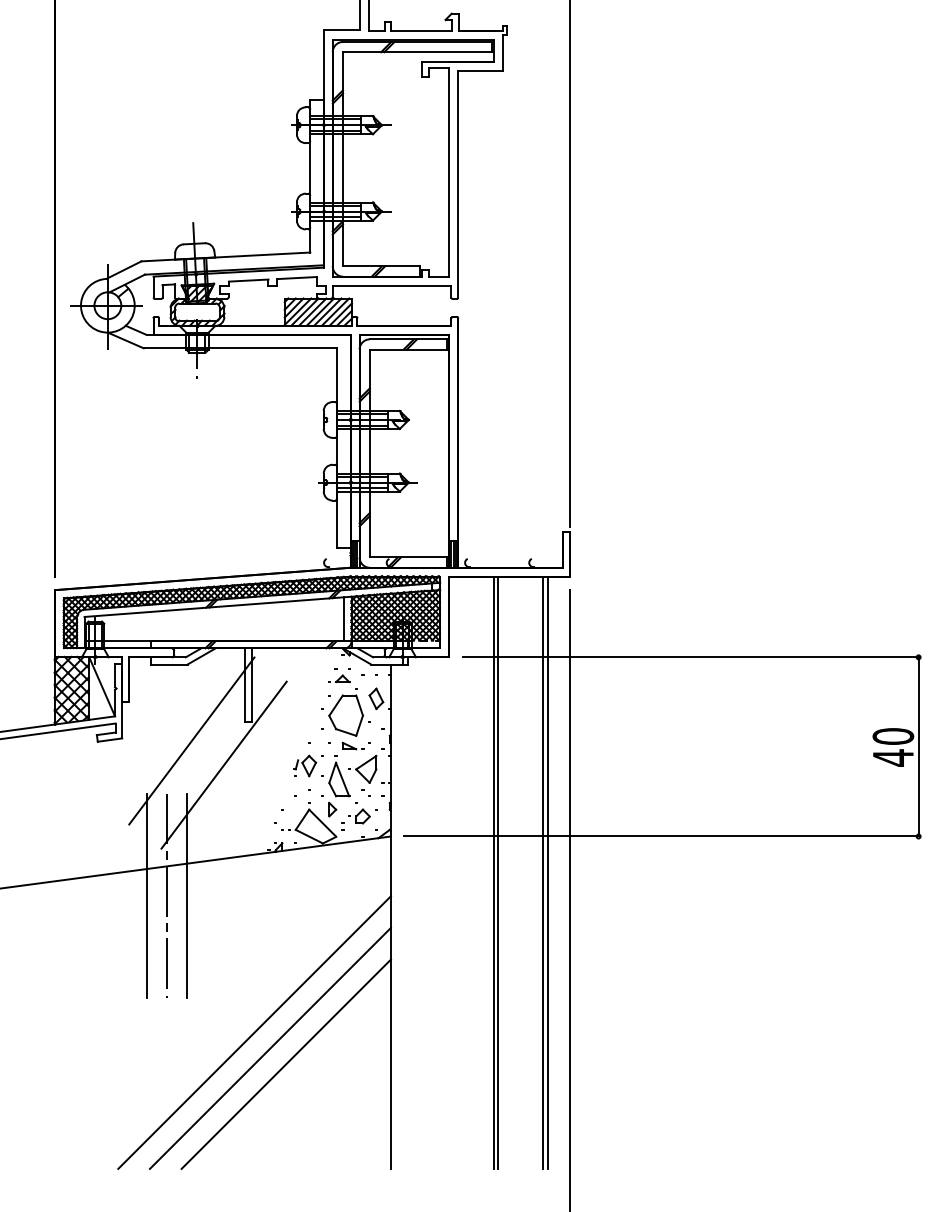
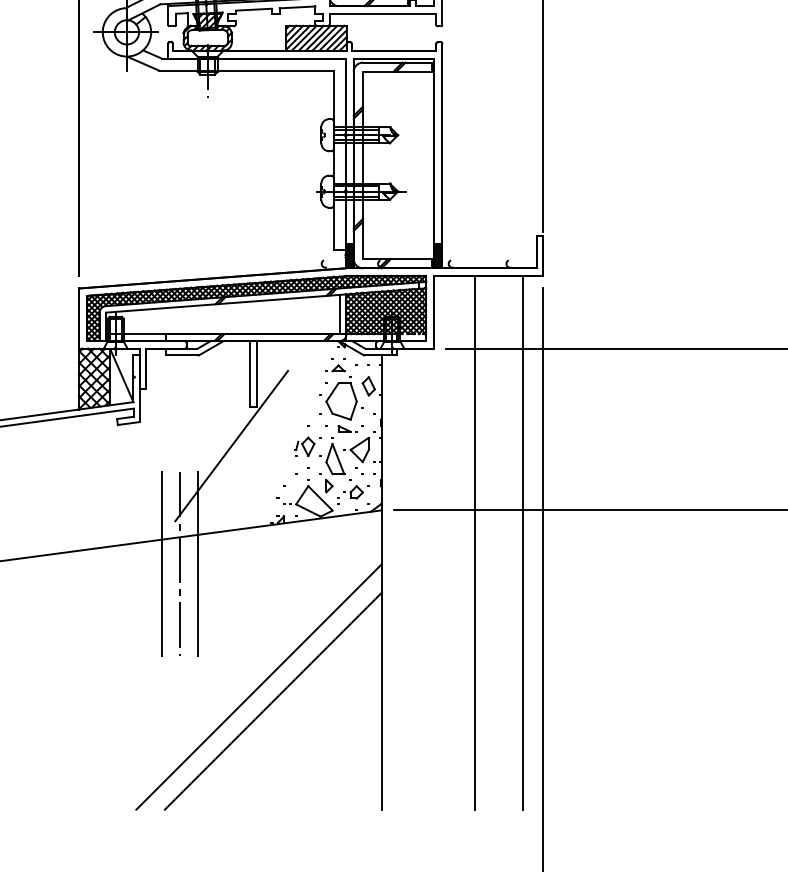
line: (191, 740) -> (202, 423), removed
line: (498, 872) -> (478, 542), removed
line: (543, 872) -> (519, 542), removed
line: (285, 1063) -> (286, 714), removed

